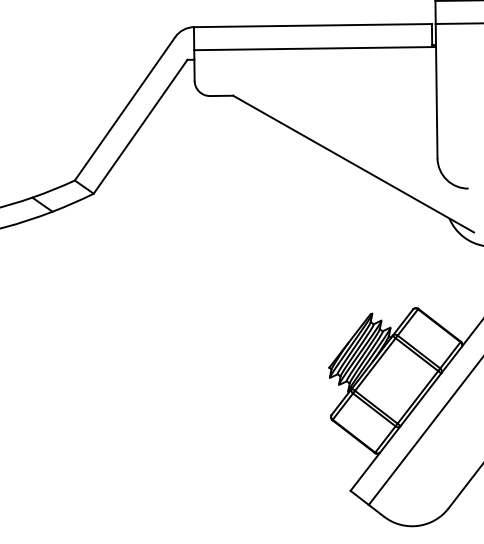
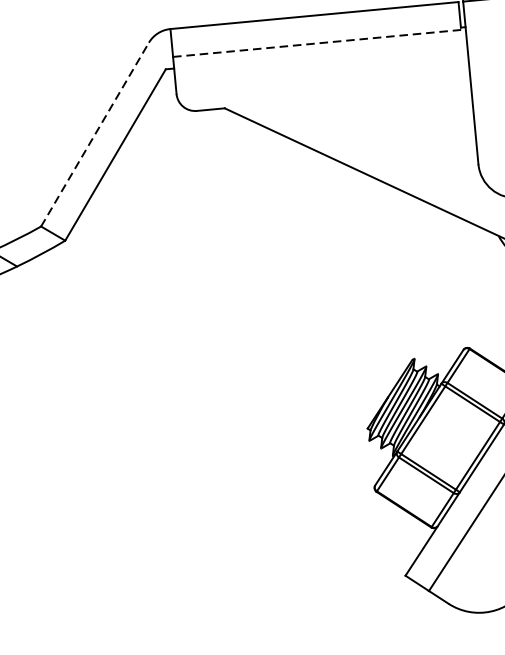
line: (315, 48) -> (319, 43), solid -> dashed
line: (125, 108) -> (95, 134), solid -> dashed

